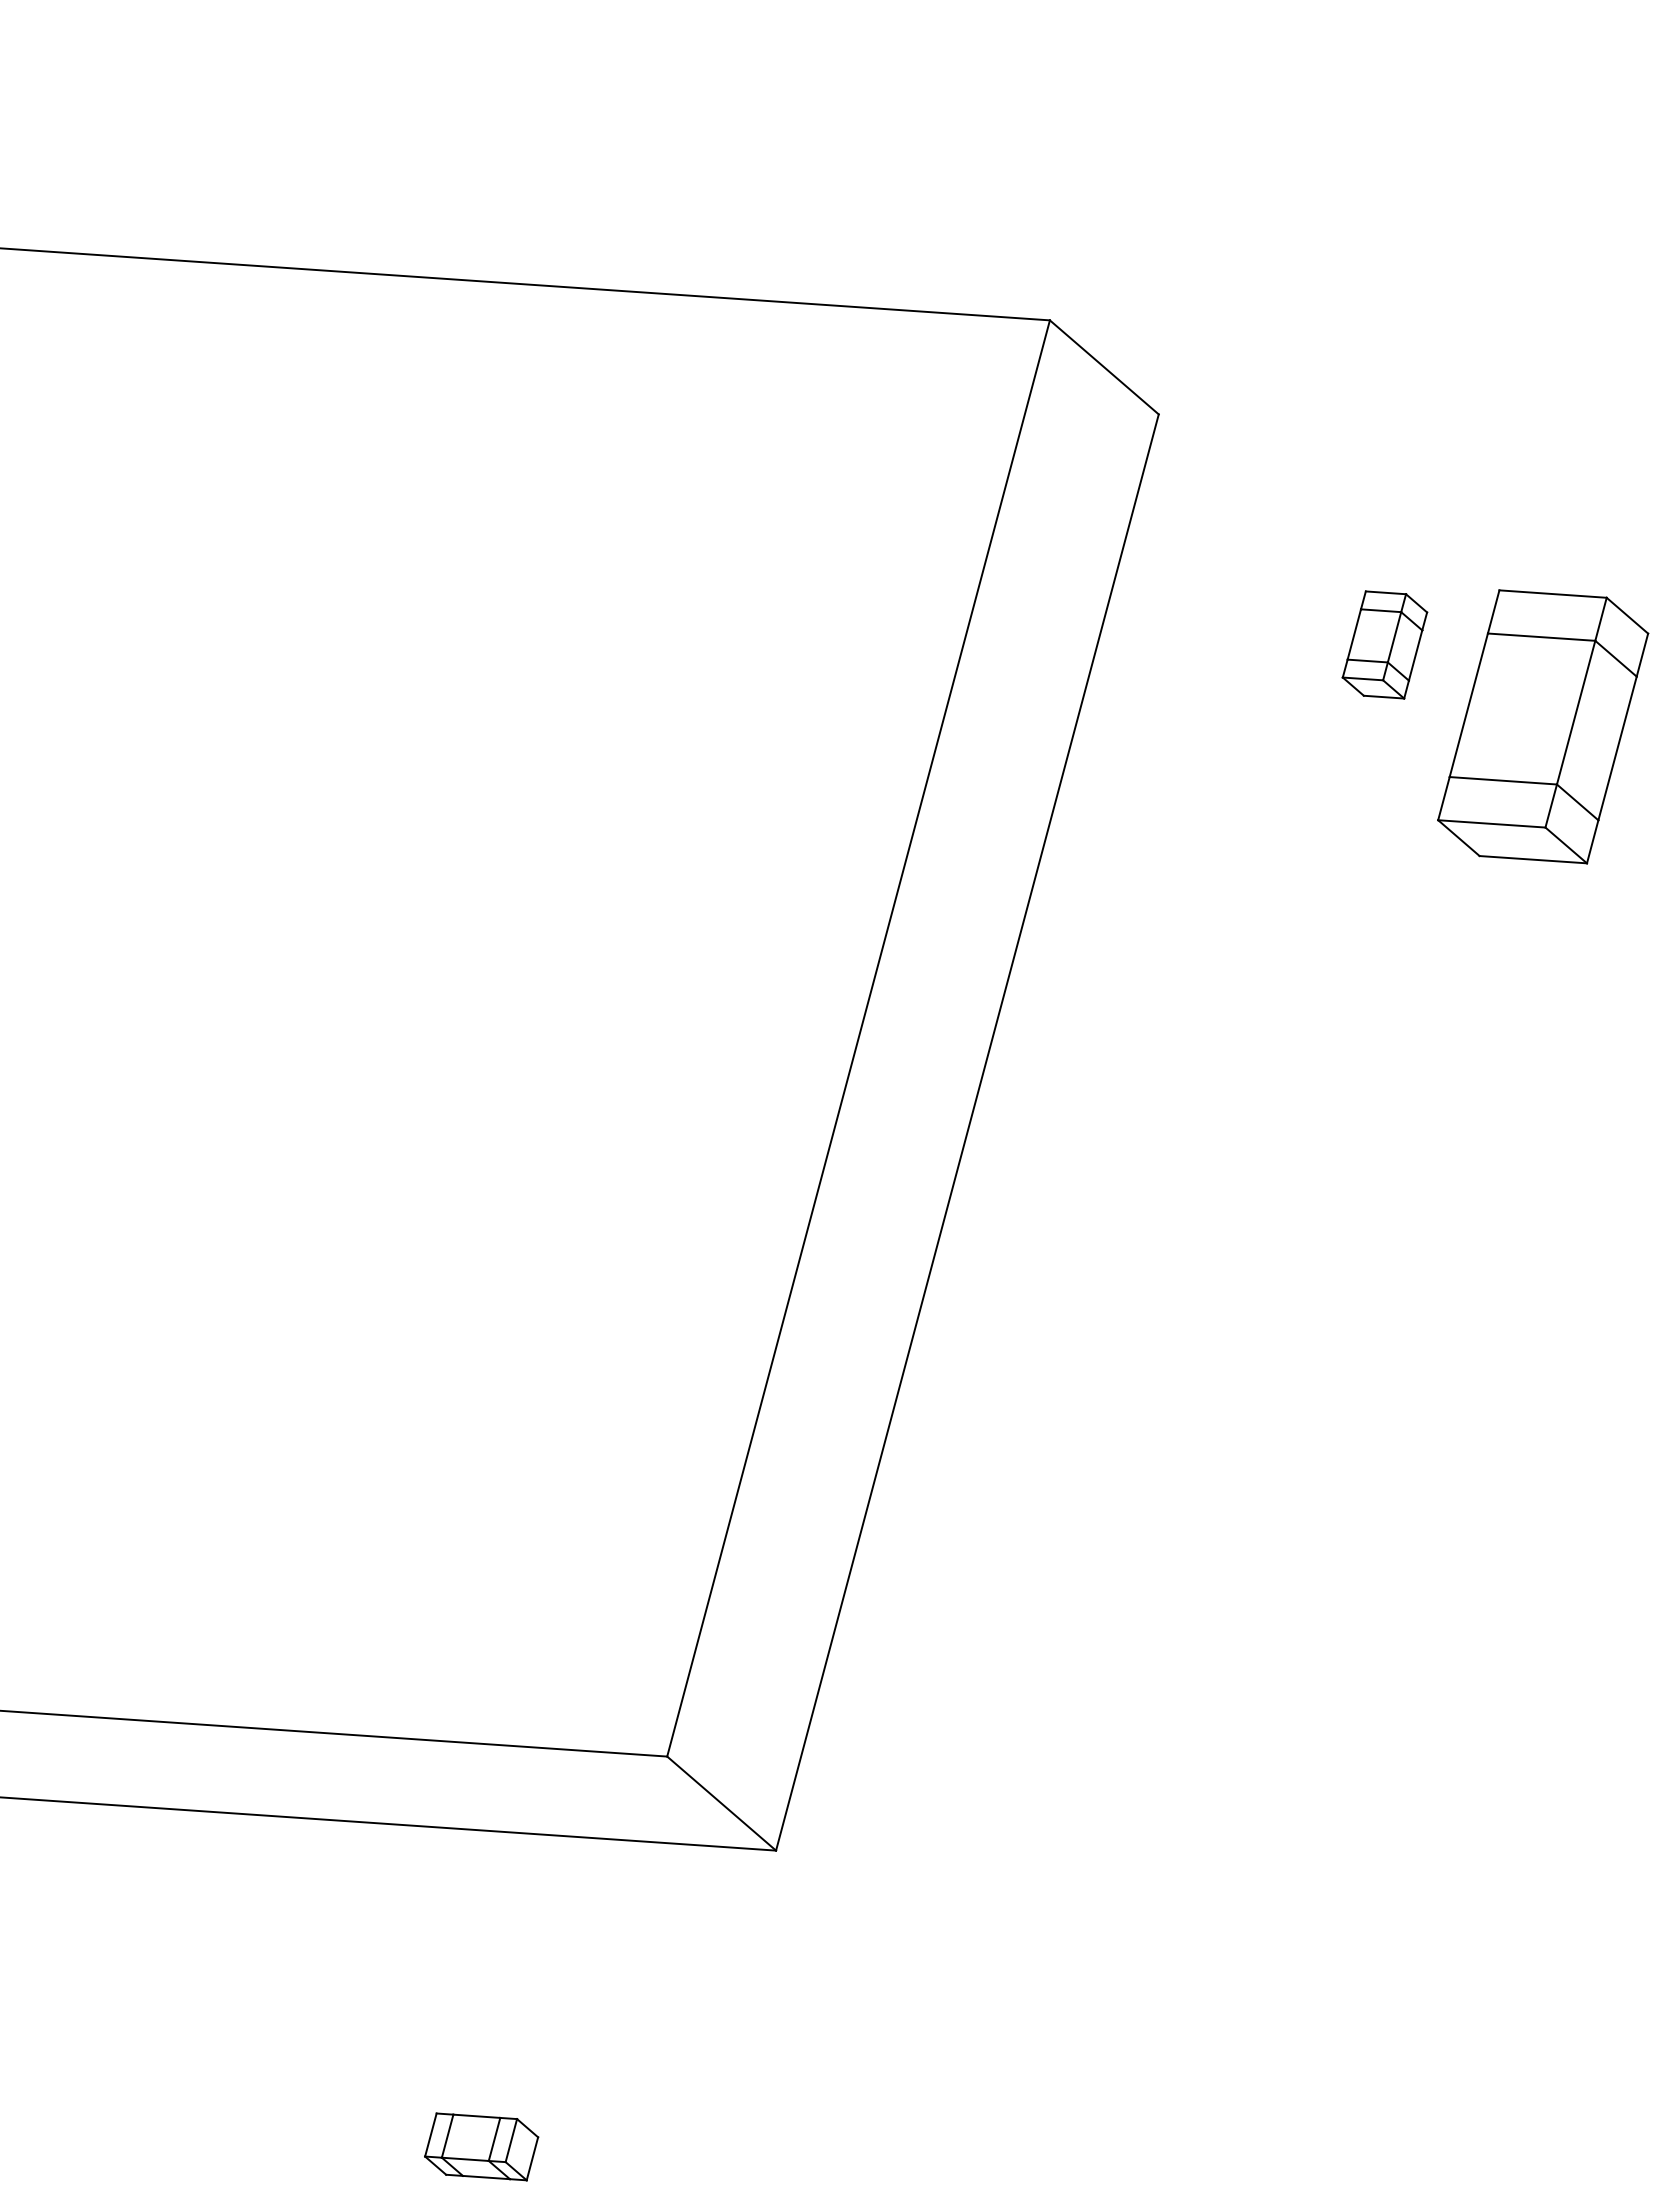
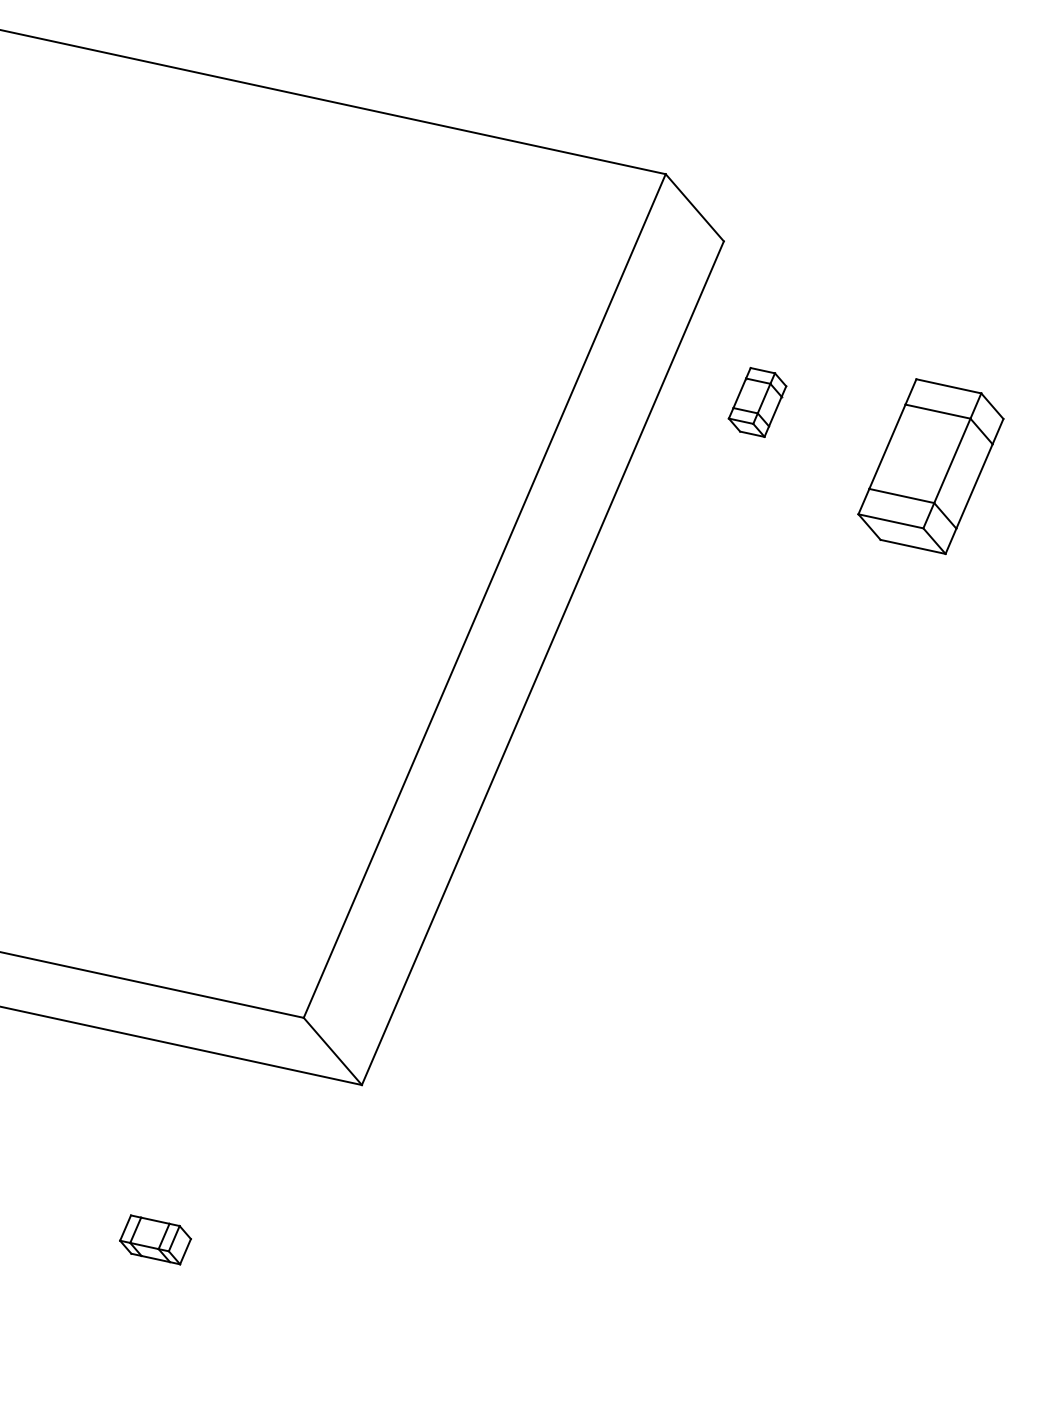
part: (1384, 645) -> (757, 402), moved

